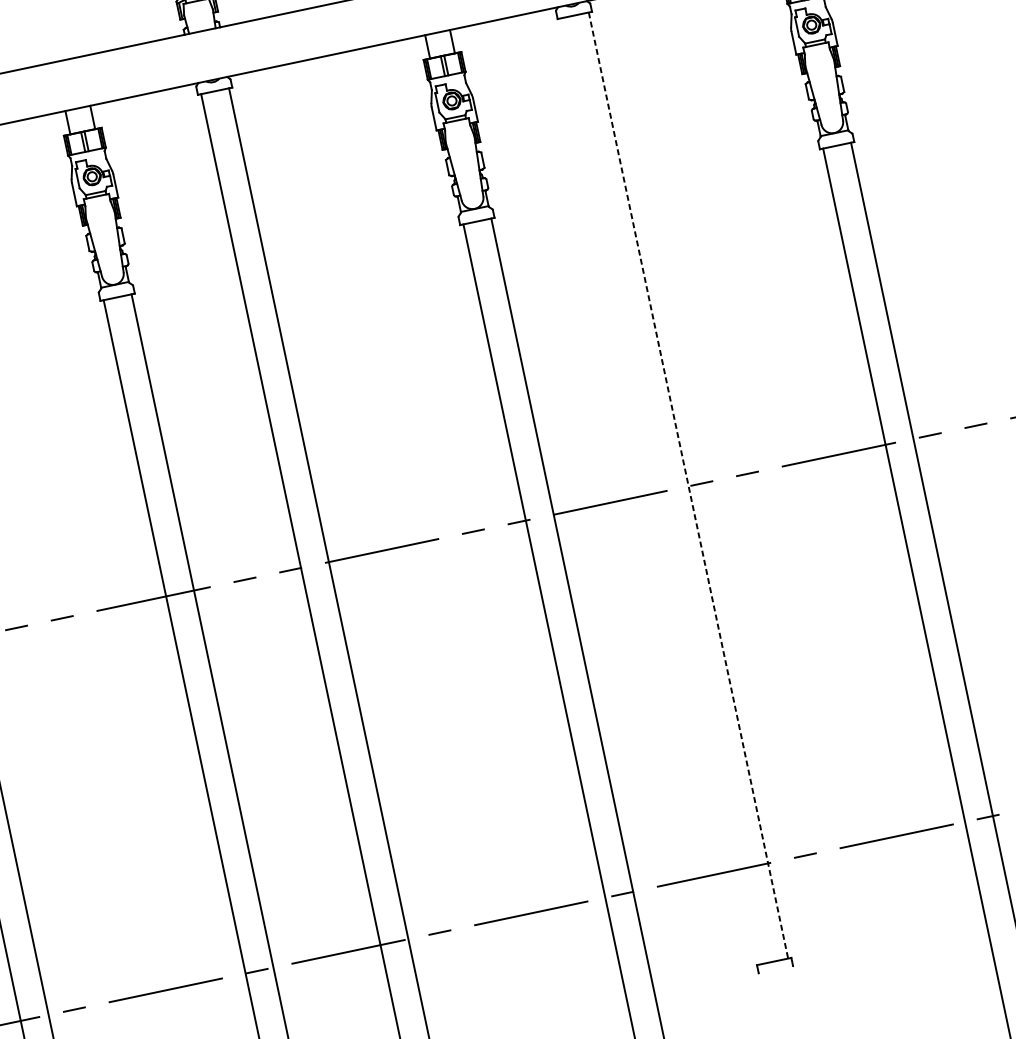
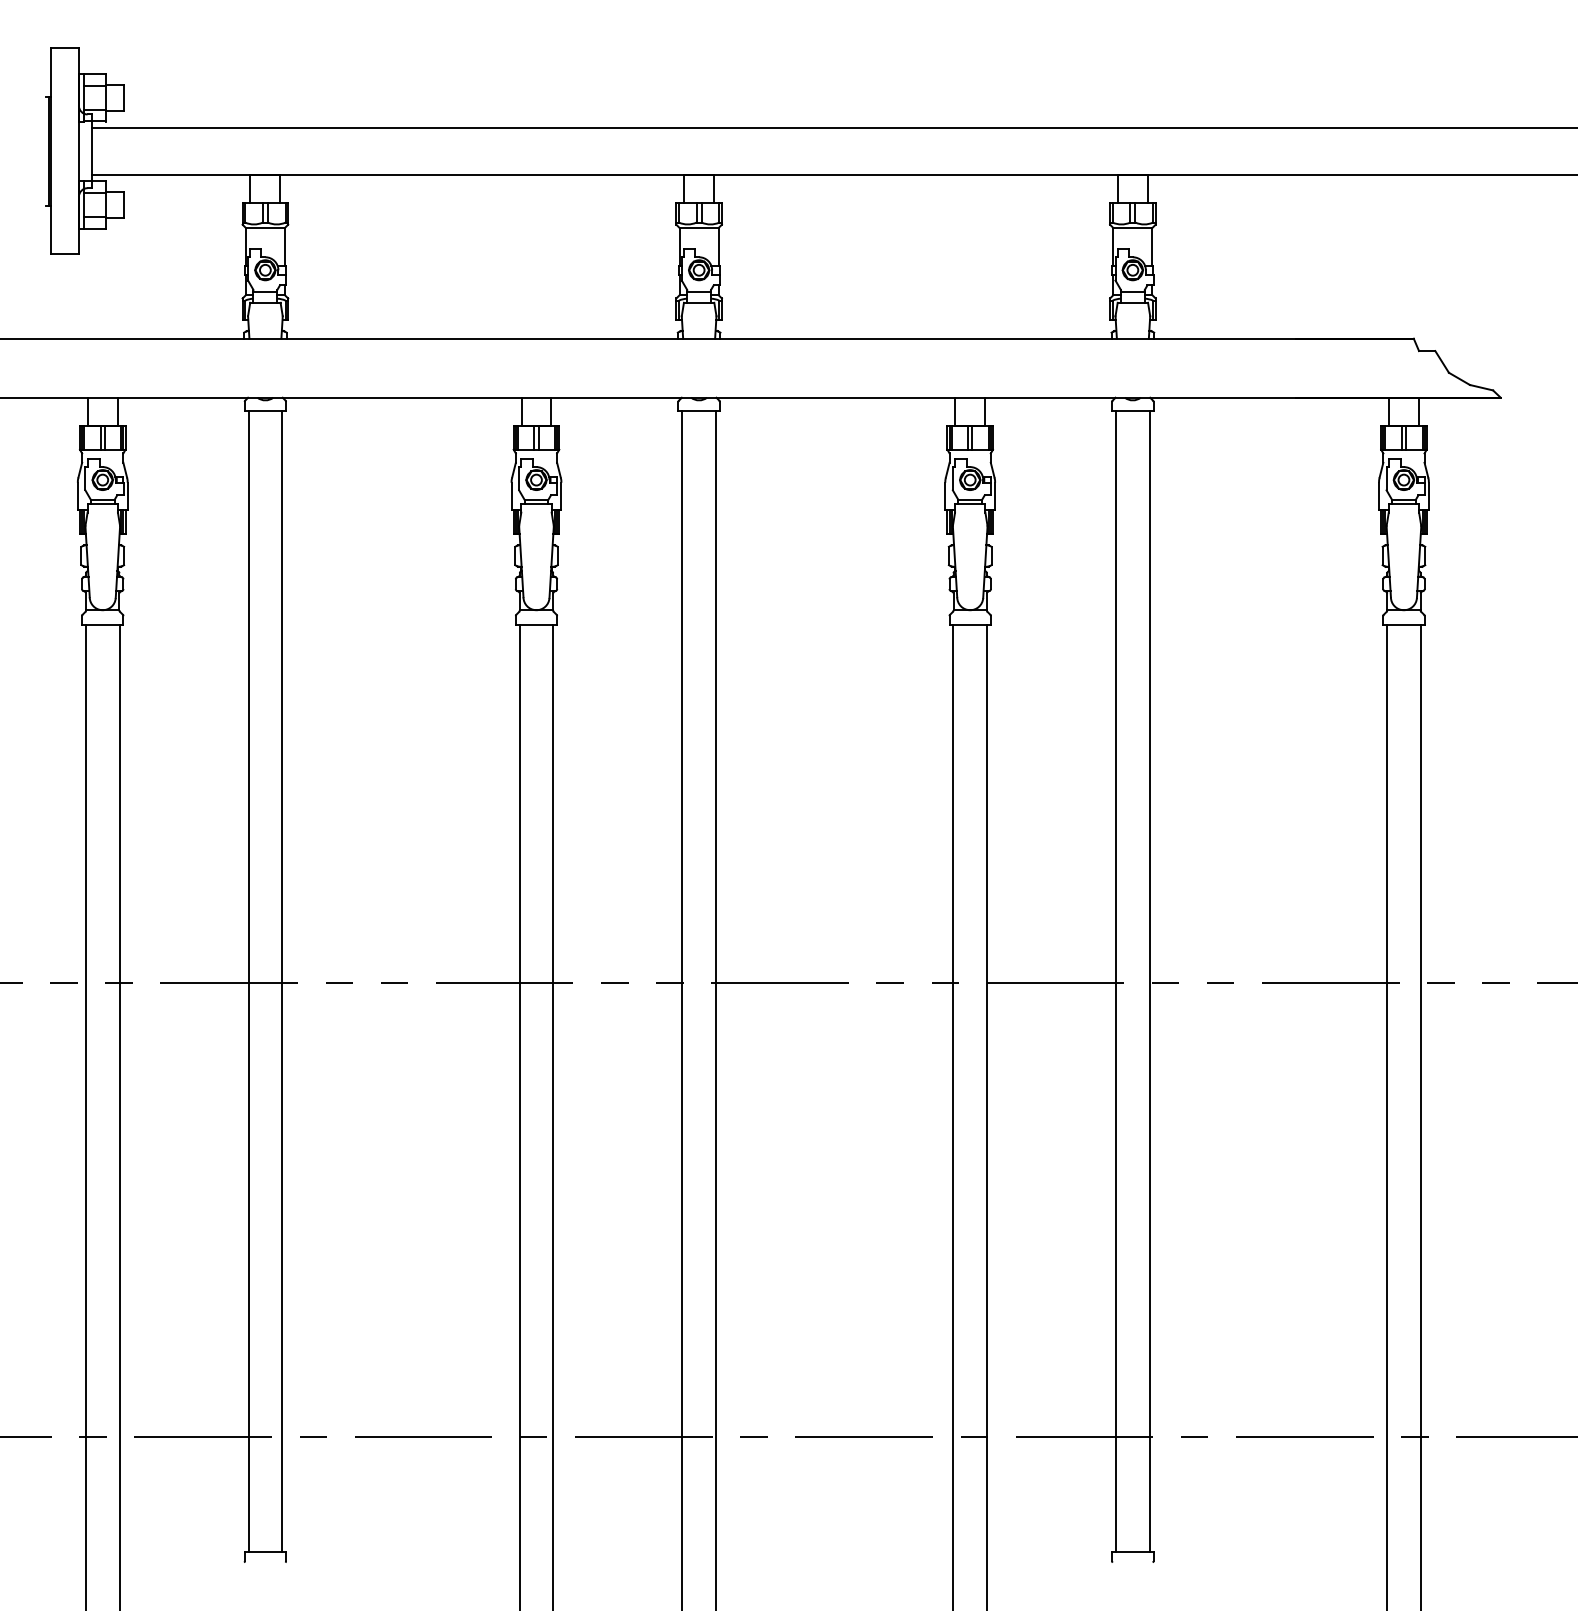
line: (688, 486) -> (1149, 982), dashed -> solid
line: (660, 491) -> (1116, 981), added

